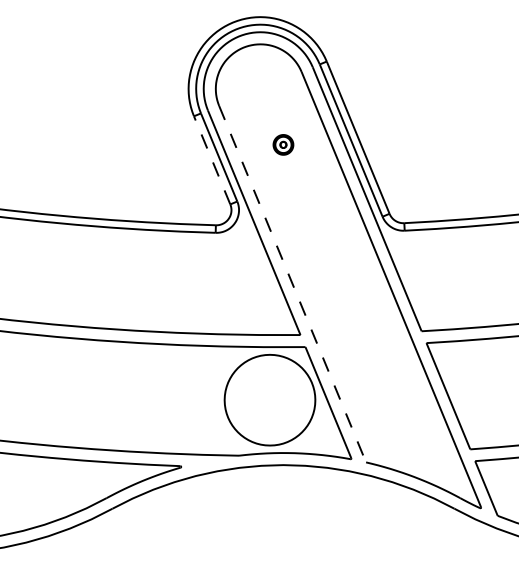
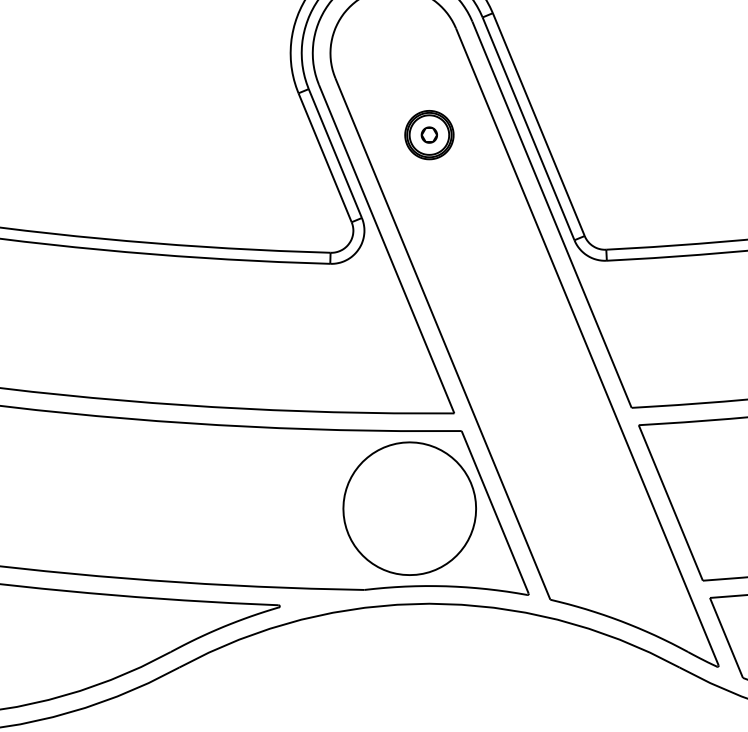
part: (283, 144) -> (429, 134), size x1.67
line: (212, 160) -> (325, 157), dashed -> solid
line: (292, 284) -> (442, 339), dashed -> solid

